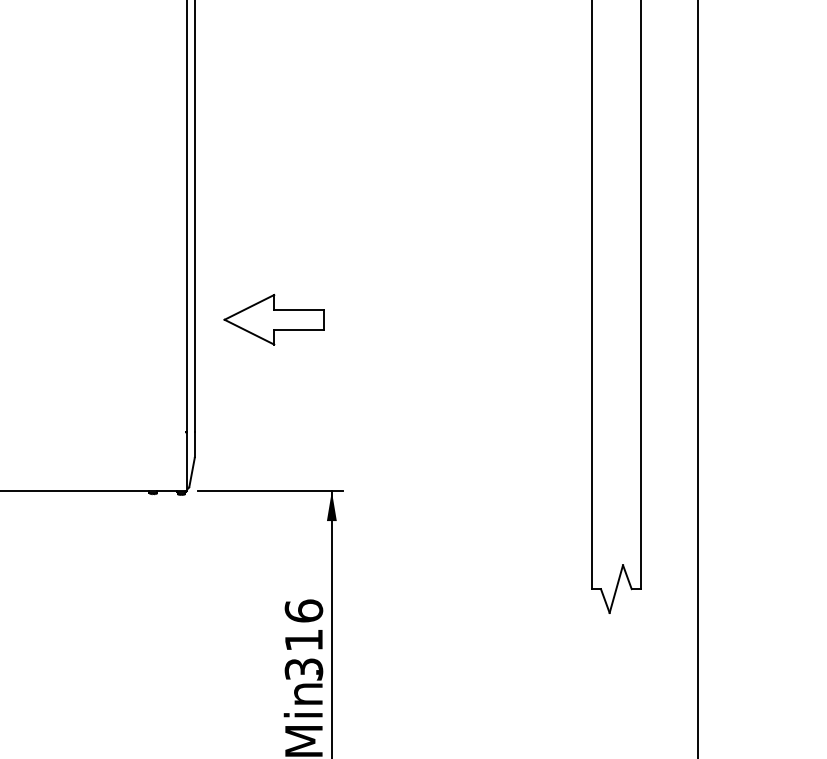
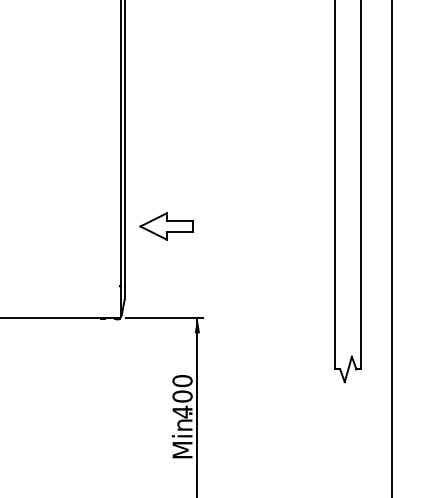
text: (303, 640) -> (182, 396), 316 -> 400

